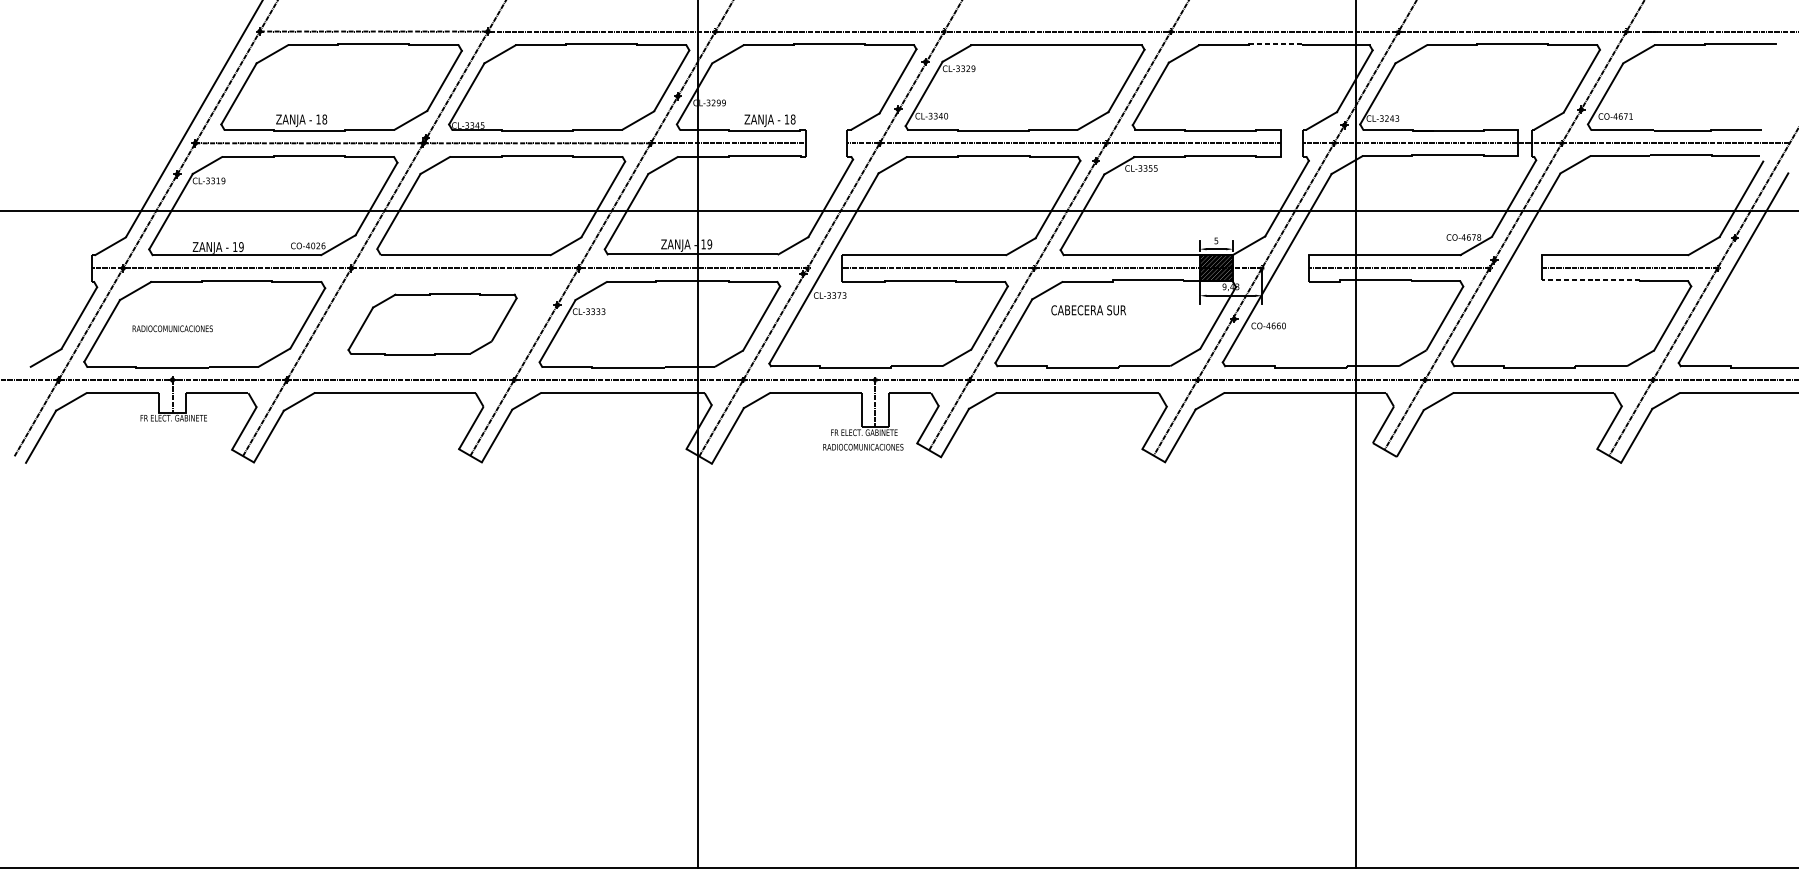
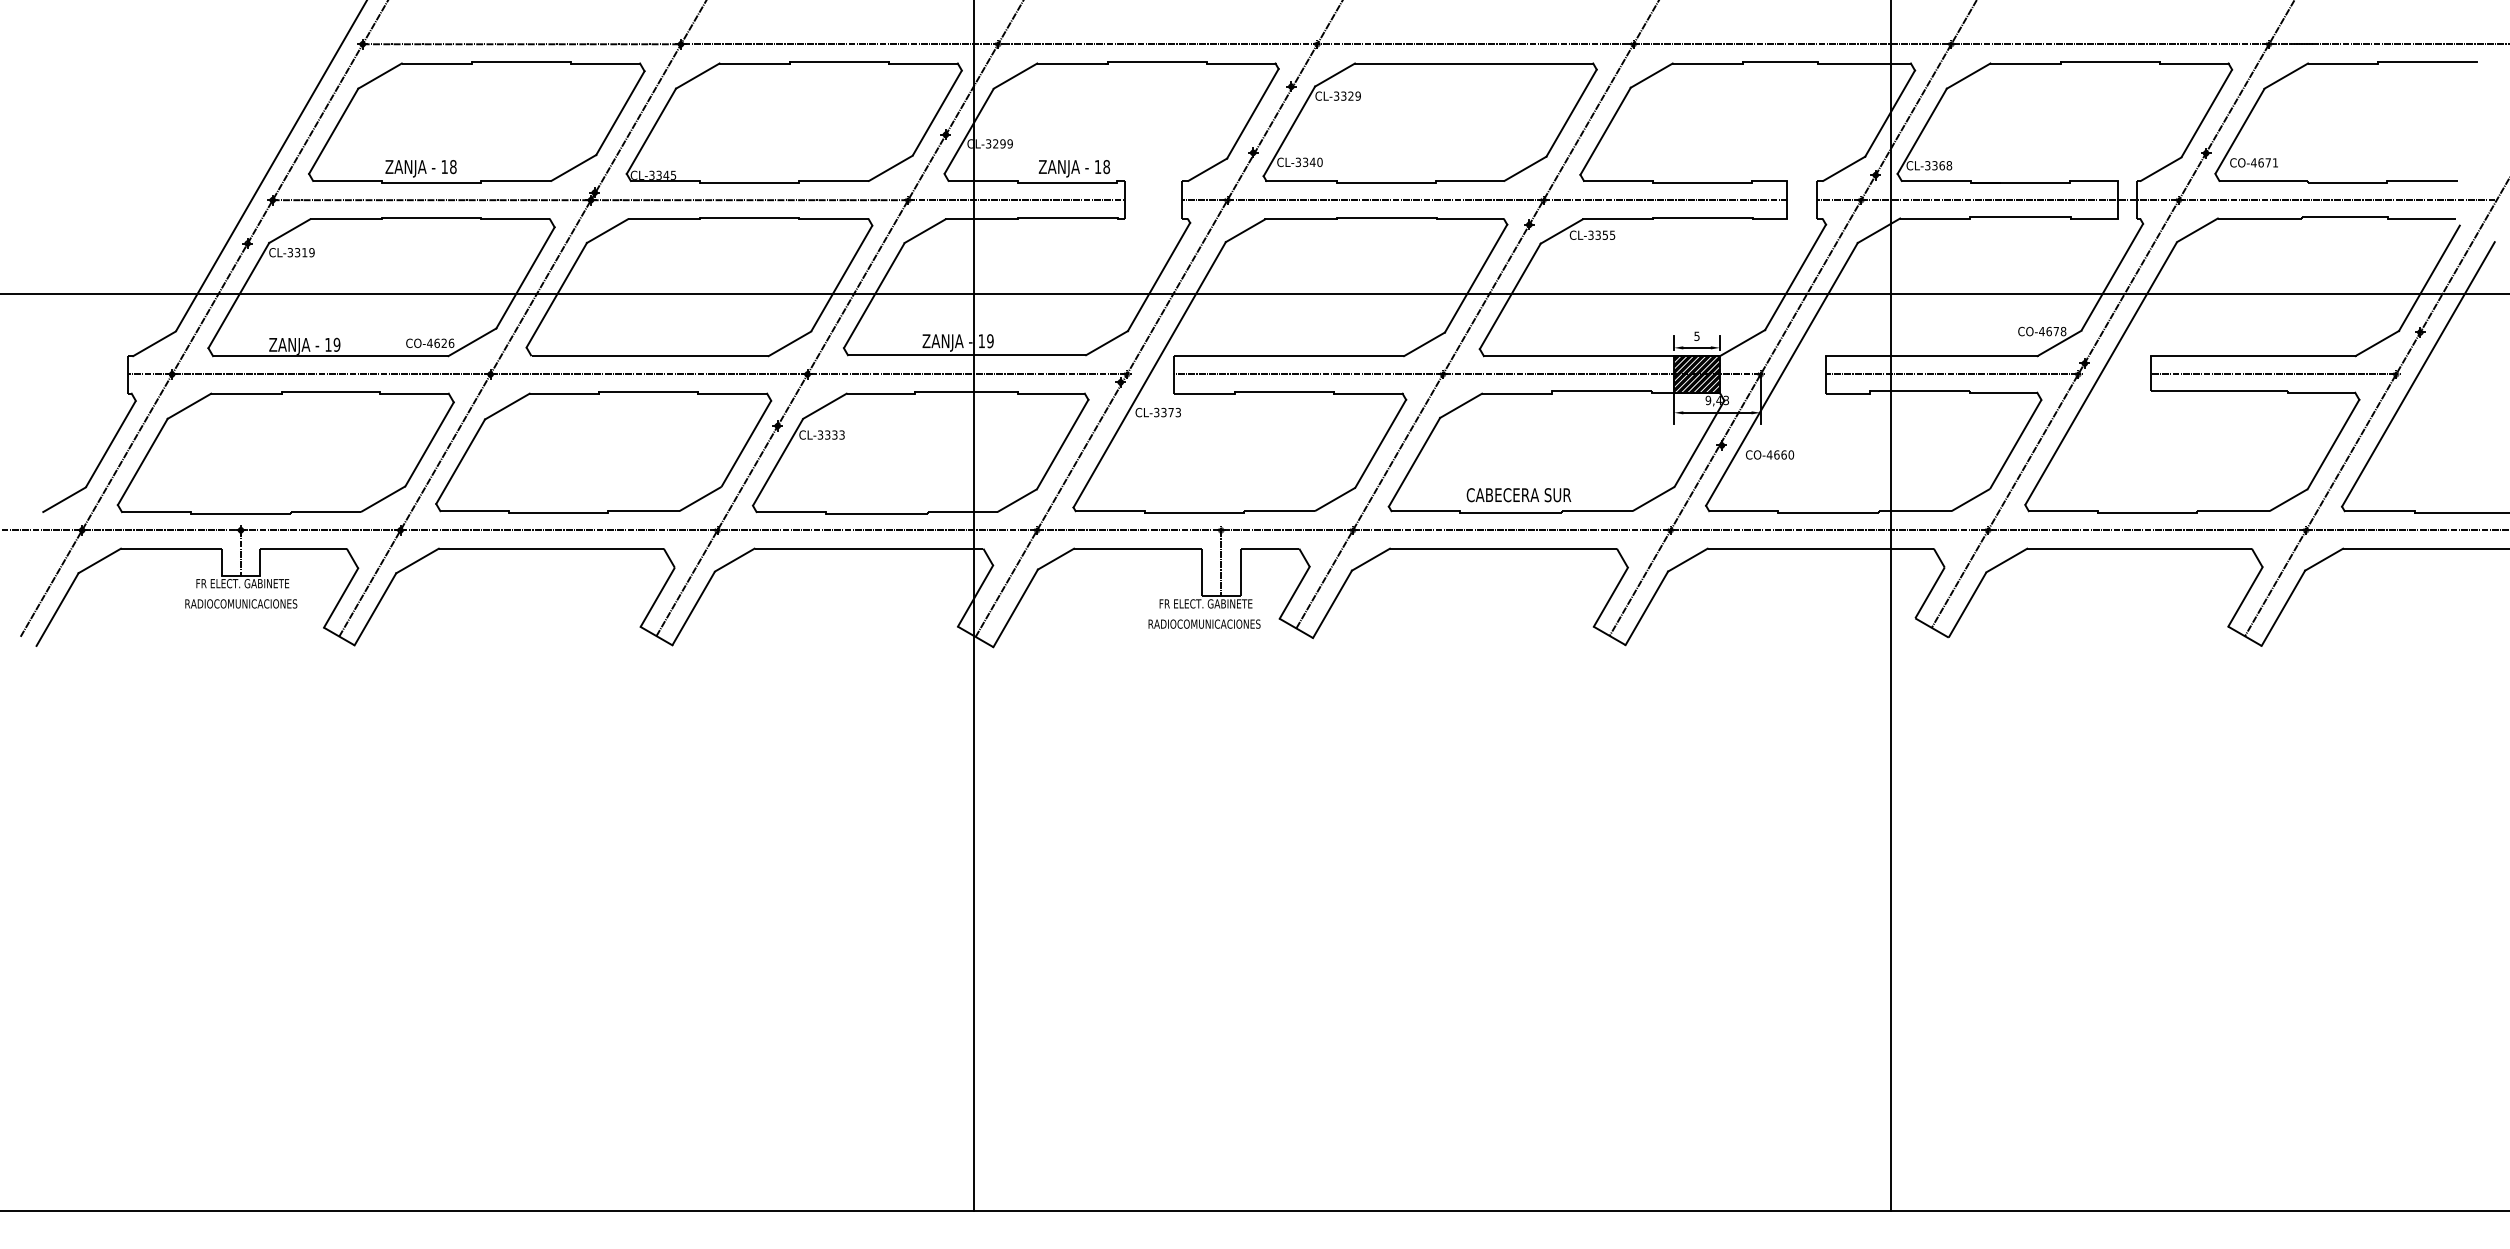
line: (1276, 43) -> (1780, 61), dashed -> solid
text: (1392, 118) -> (1942, 165), CL-3243 -> CL-3368
text: (312, 245) -> (436, 342), CO-4026 -> CO-4626
line: (1590, 279) -> (2219, 390), dashed -> solid
text: (1088, 310) -> (1518, 495), moved
part: (432, 324) -> (603, 452), size x1.43
text: (172, 328) -> (241, 603), moved

